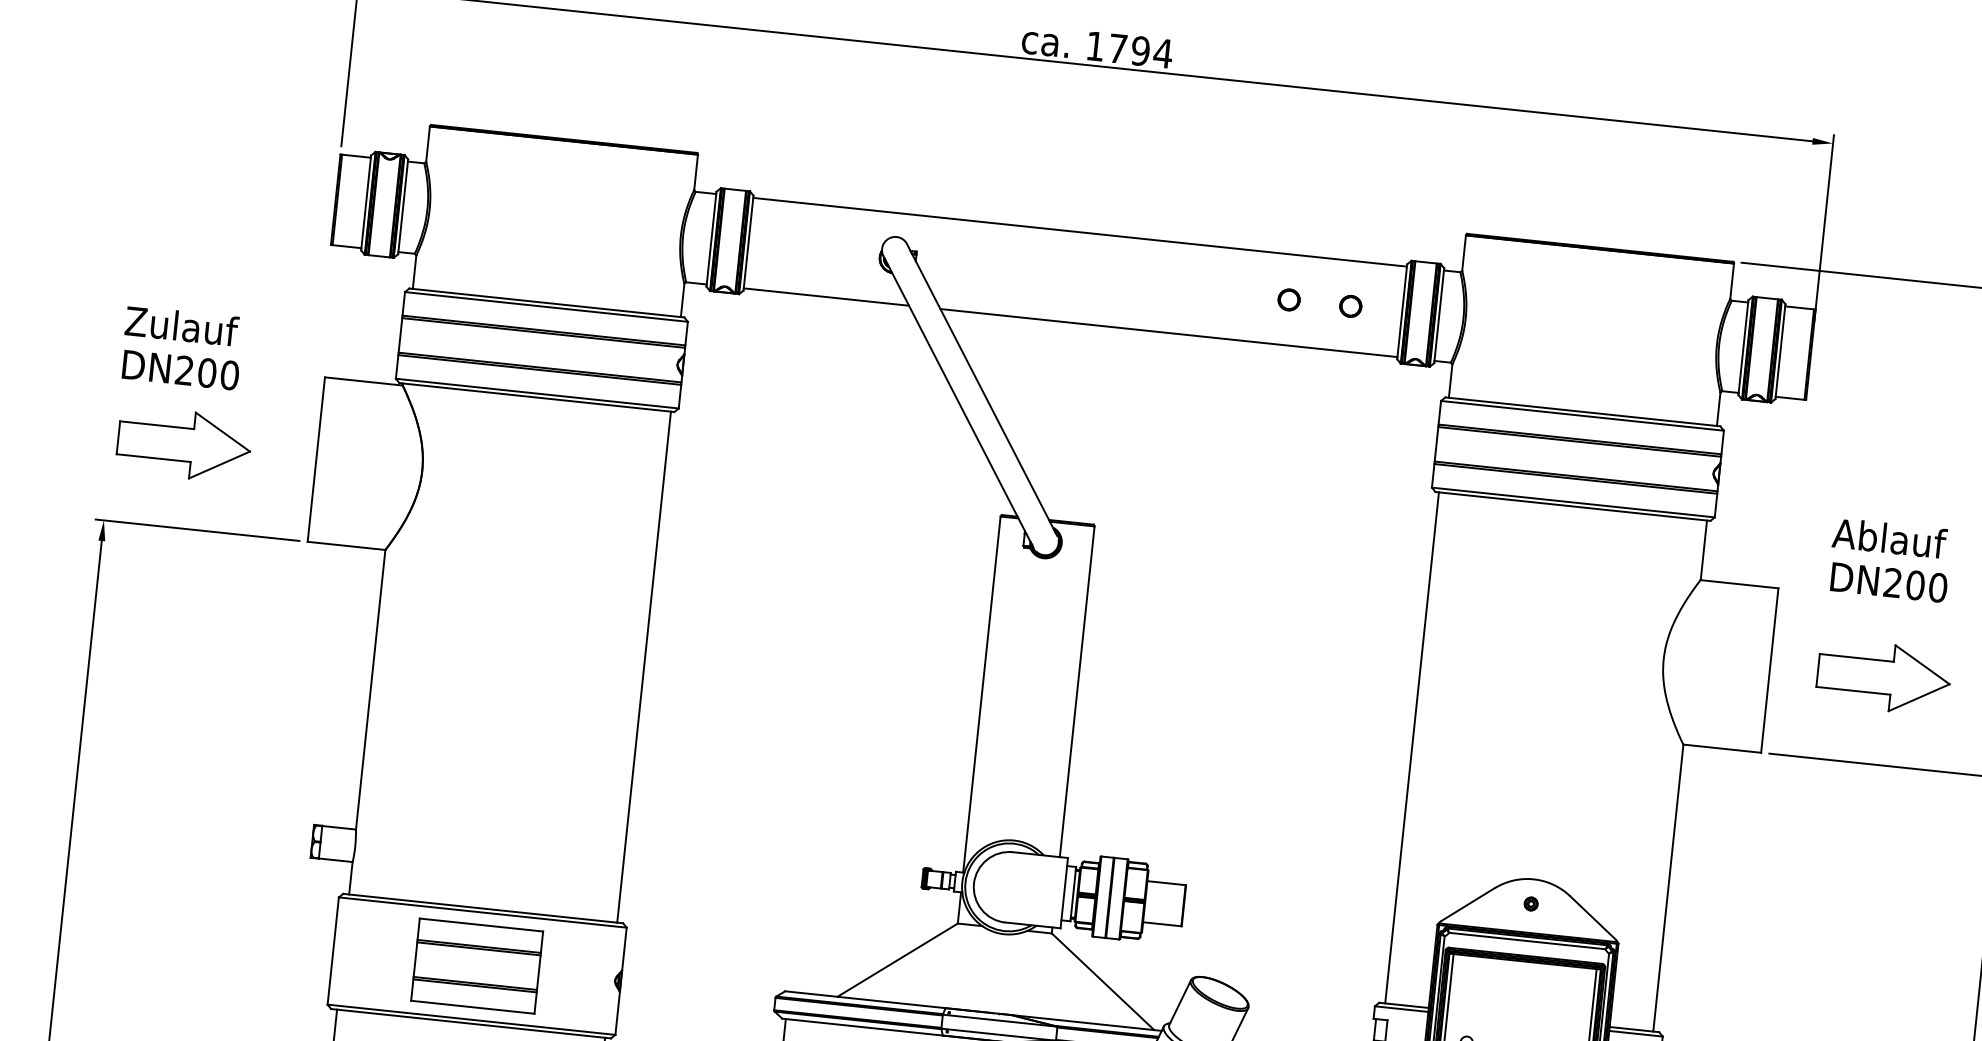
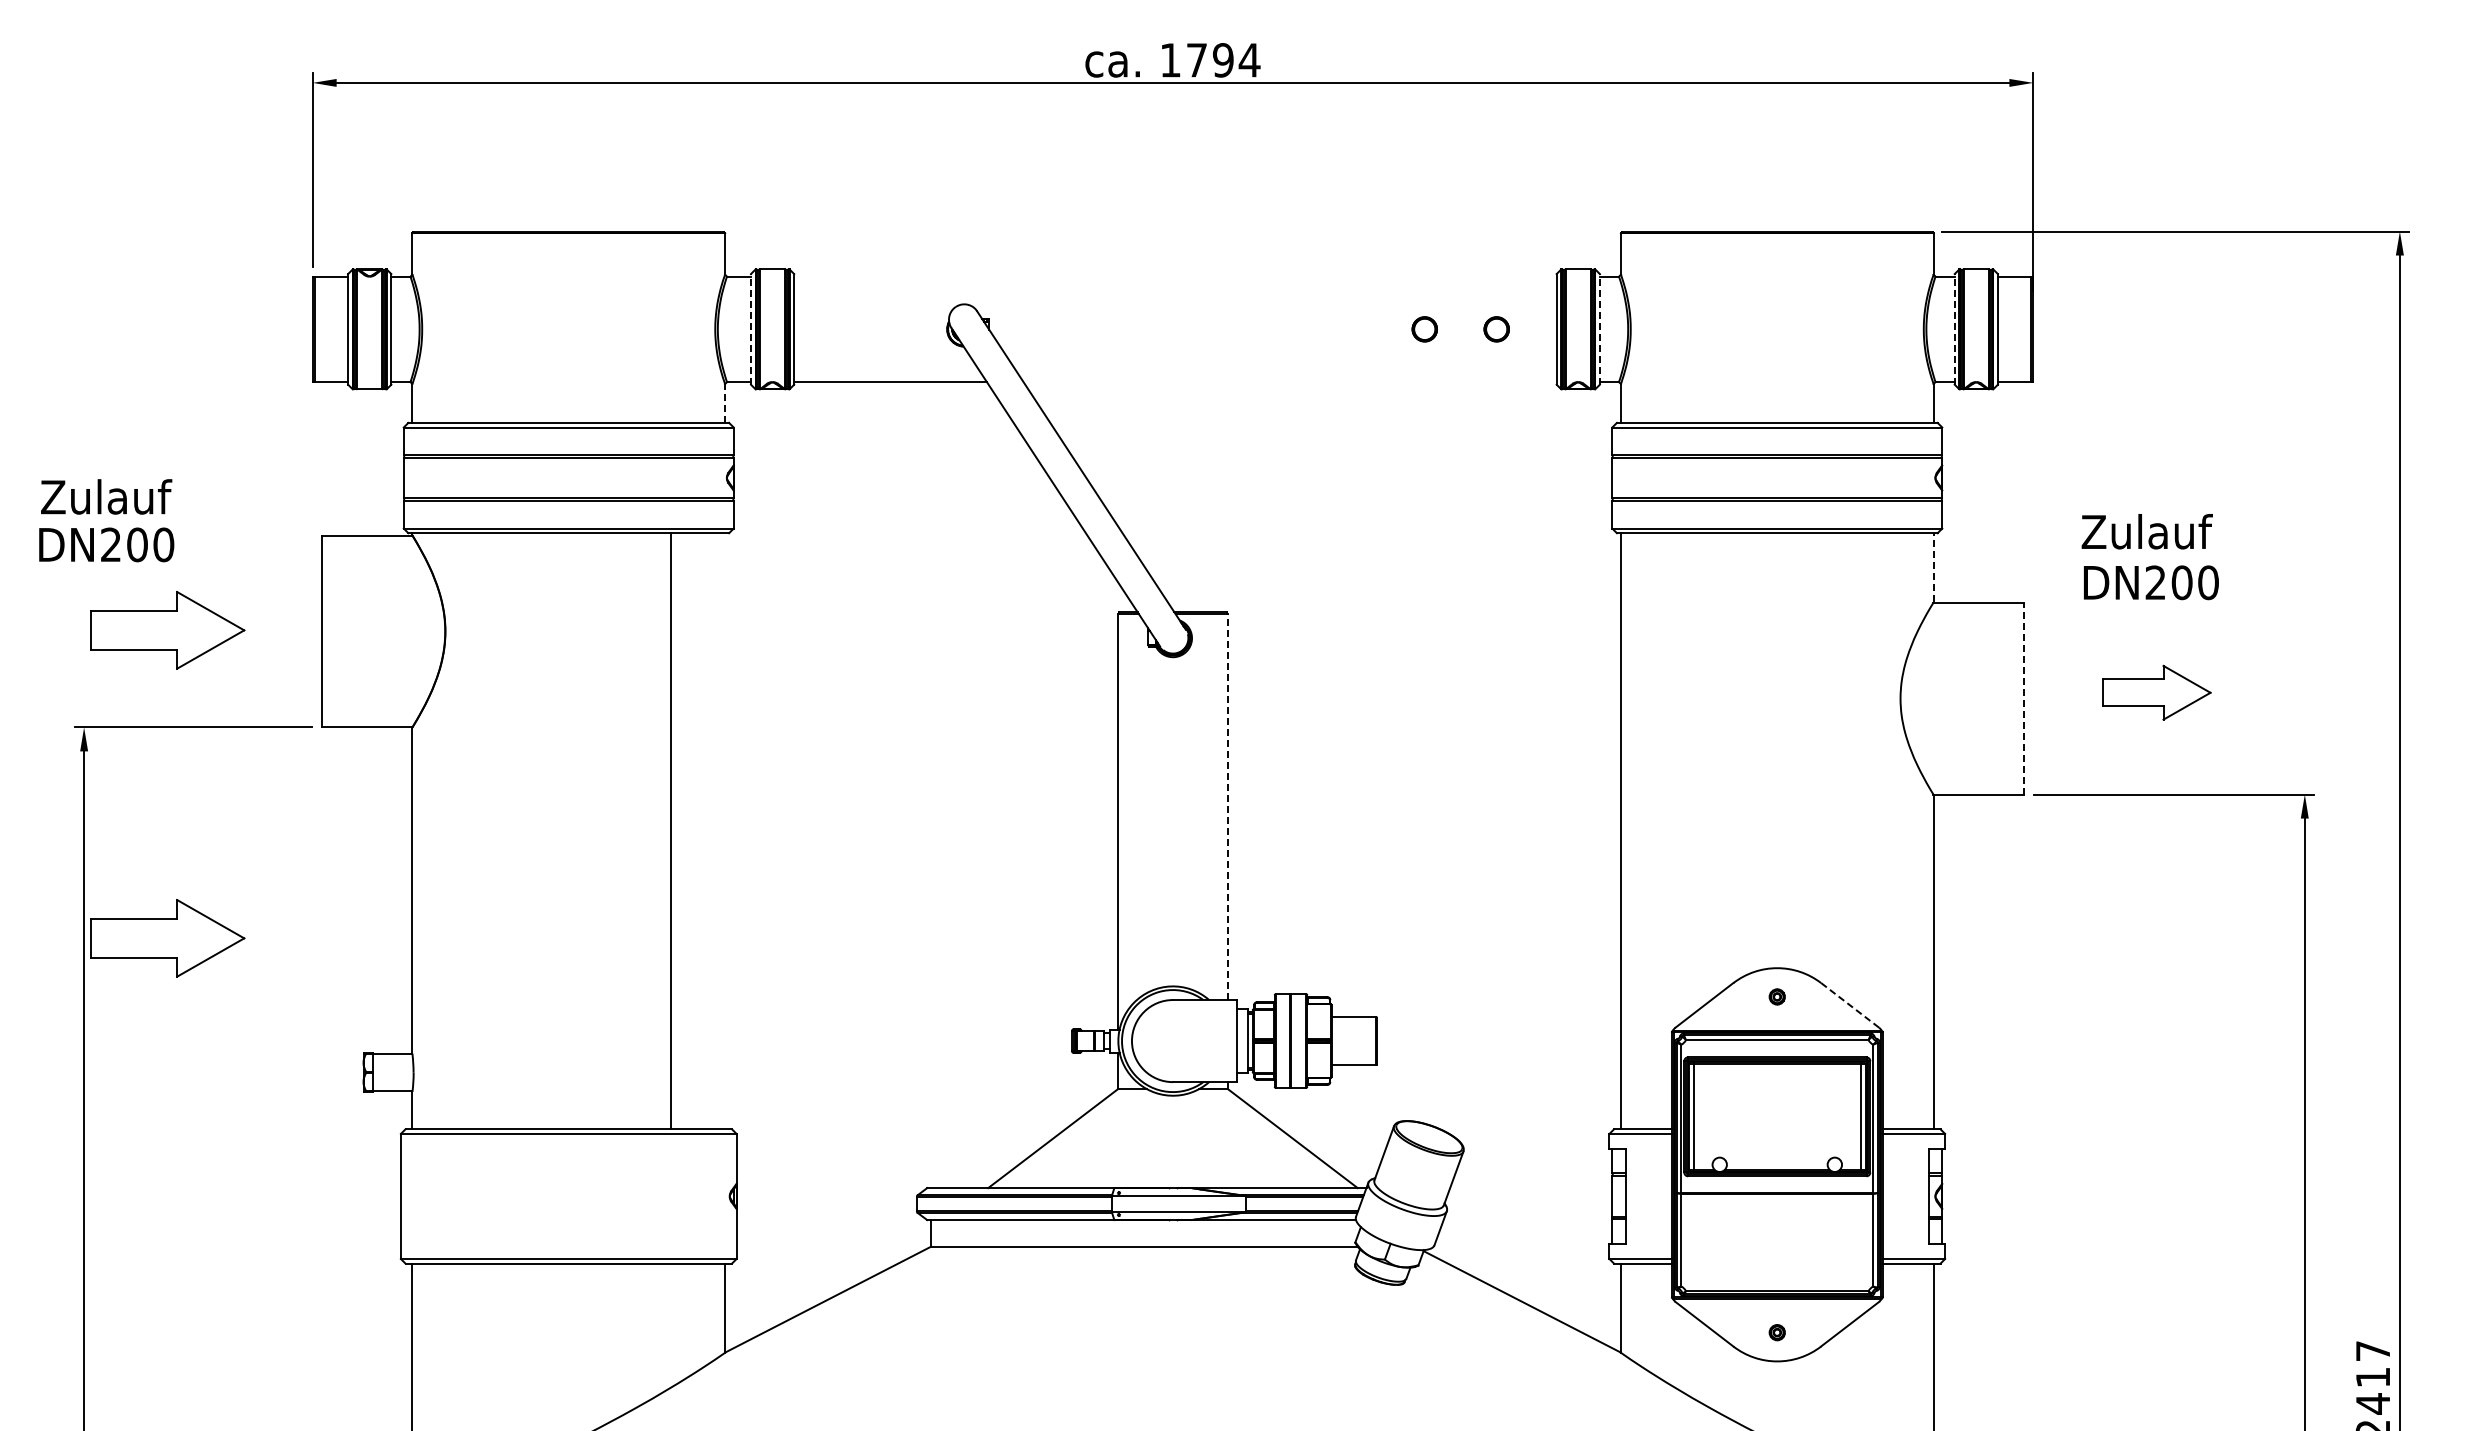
line: (1080, 232) -> (1175, 276), removed
line: (712, 238) -> (751, 328), solid -> dashed
line: (683, 299) -> (725, 402), solid -> dashed
line: (1438, 314) -> (1599, 328), solid -> dashed
text: (181, 325) -> (106, 496), moved
line: (1168, 333) -> (1289, 382), removed
line: (1743, 346) -> (1954, 328), solid -> dashed
text: (180, 369) -> (106, 544), moved
text: (1855, 534) -> (2106, 531), Ablauf -> Zulauf
line: (1703, 549) -> (1933, 567), solid -> dashed
line: (644, 667) -> (671, 831), moved
line: (1769, 670) -> (2024, 698), solid -> dashed
part: (1883, 677) -> (2156, 692), size x0.7
line: (1076, 692) -> (1227, 807), solid -> dashed
part: (156, 708) -> (167, 938), added
line: (1593, 917) -> (1850, 1005), solid -> dashed
part: (476, 966) -> (568, 1196), removed

